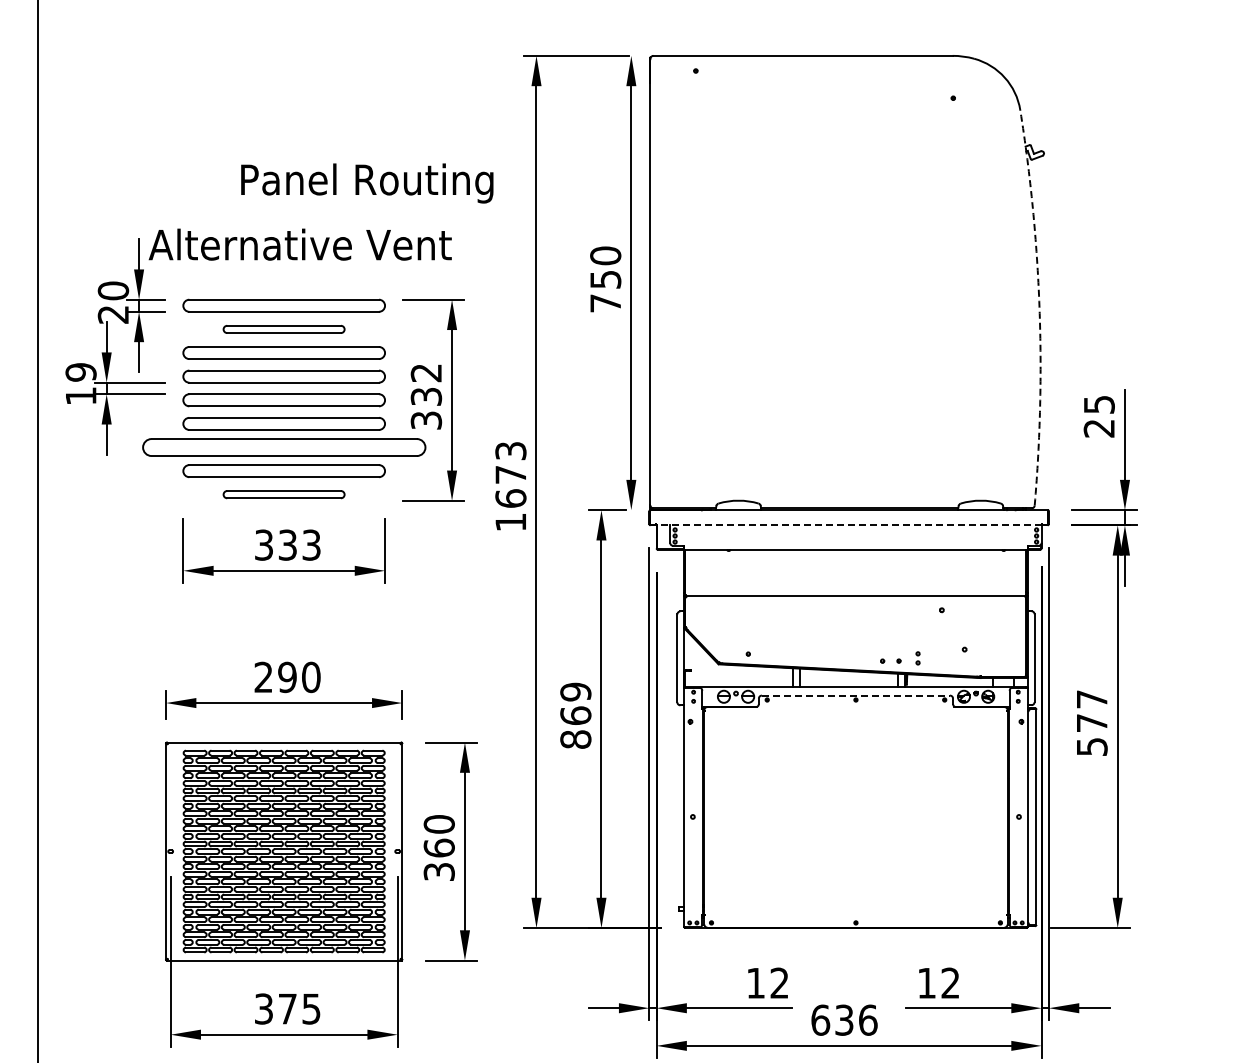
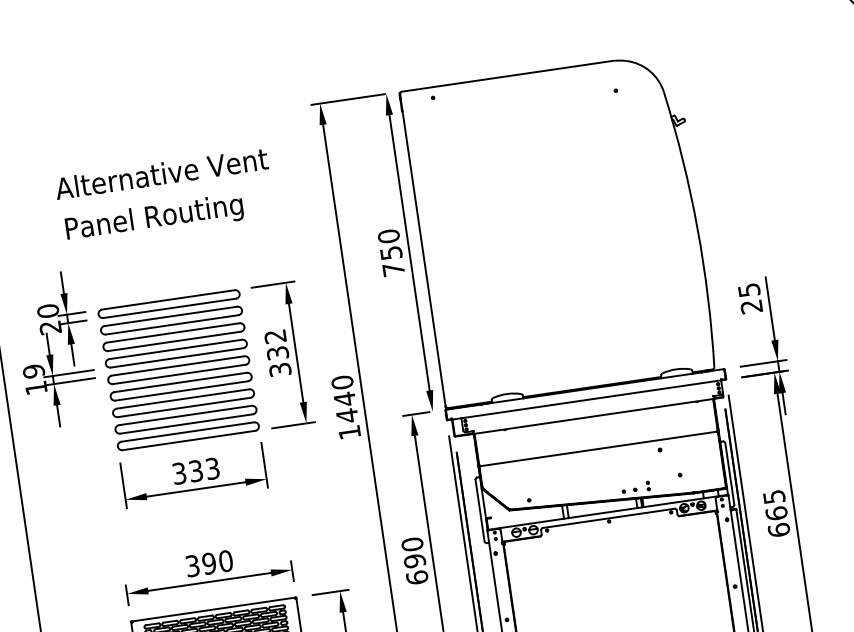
text: (367, 183) -> (154, 218), moved
text: (299, 244) -> (161, 173), moved
arc: (1039, 307) -> (697, 228), dashed -> solid
part: (283, 329) -> (171, 320), size x1.67
part: (283, 447) -> (183, 403), size x0.71
text: (510, 474) -> (344, 399), 1673 -> 1440
part: (283, 494) -> (187, 436), size x1.67
line: (849, 525) -> (586, 400), dashed -> solid
text: (263, 677) -> (192, 566), 290 -> 390
line: (856, 695) -> (609, 518), dashed -> solid
text: (575, 715) -> (414, 560), 869 -> 690
text: (1091, 723) -> (776, 513), 577 -> 665

